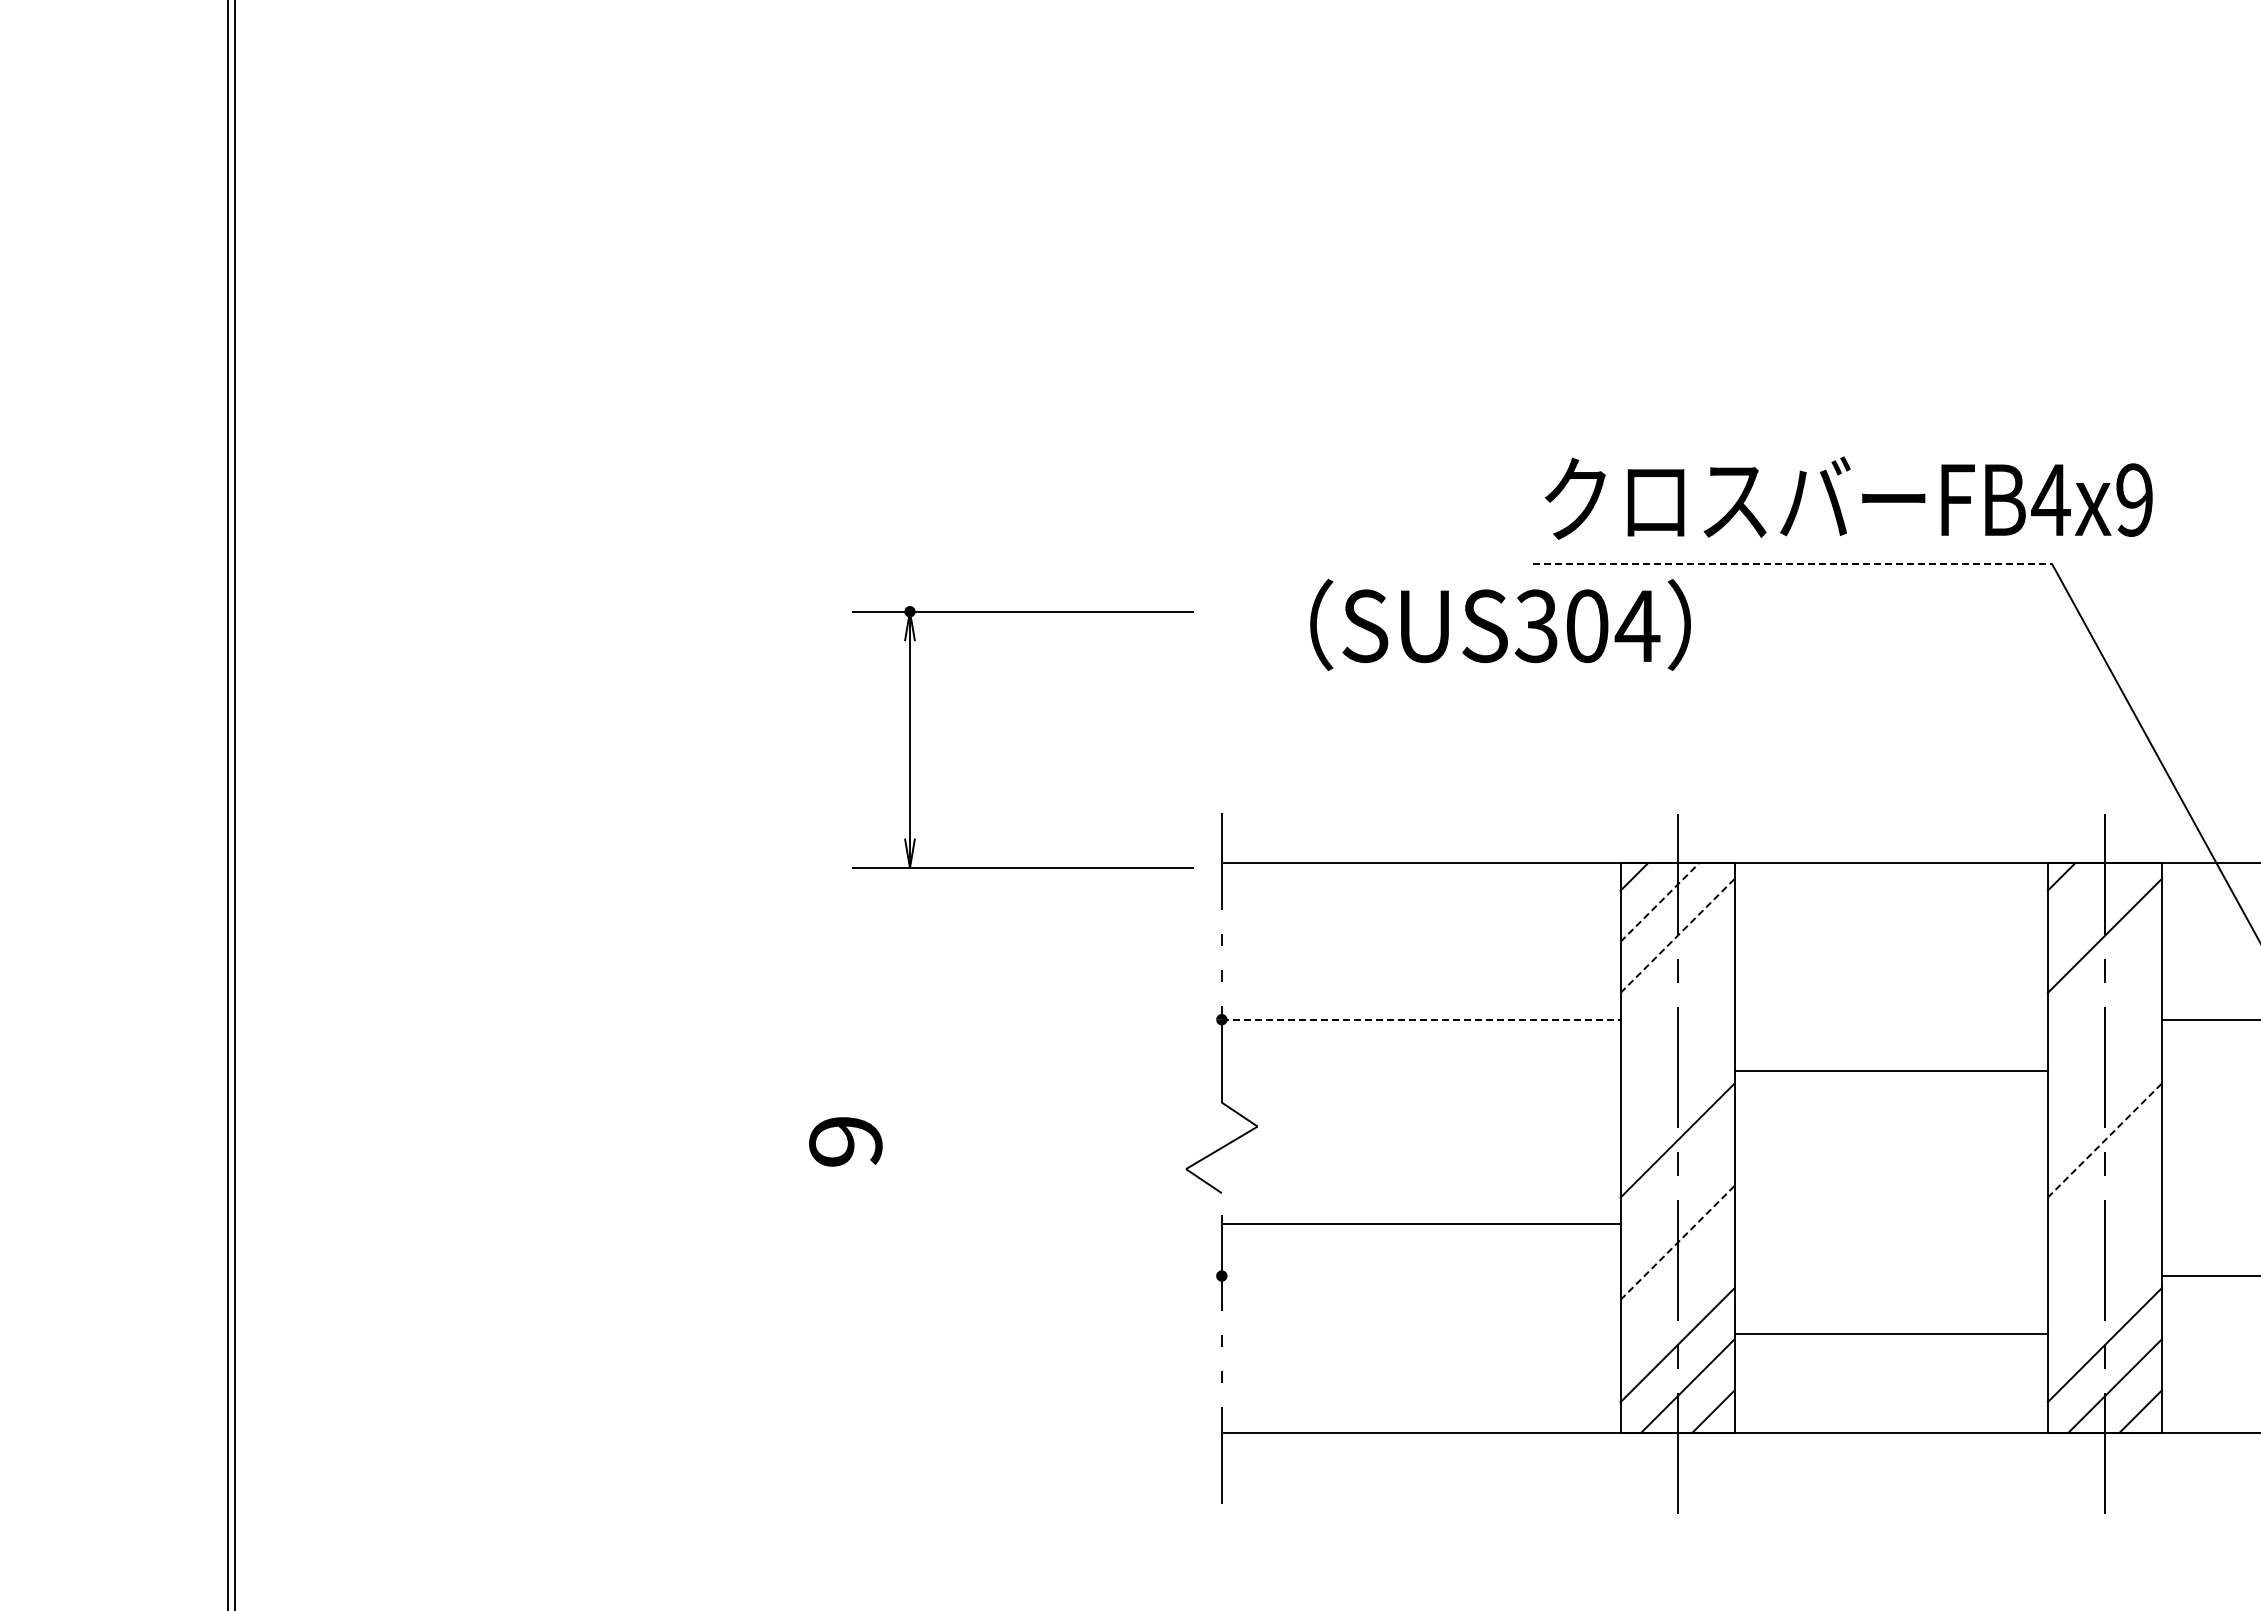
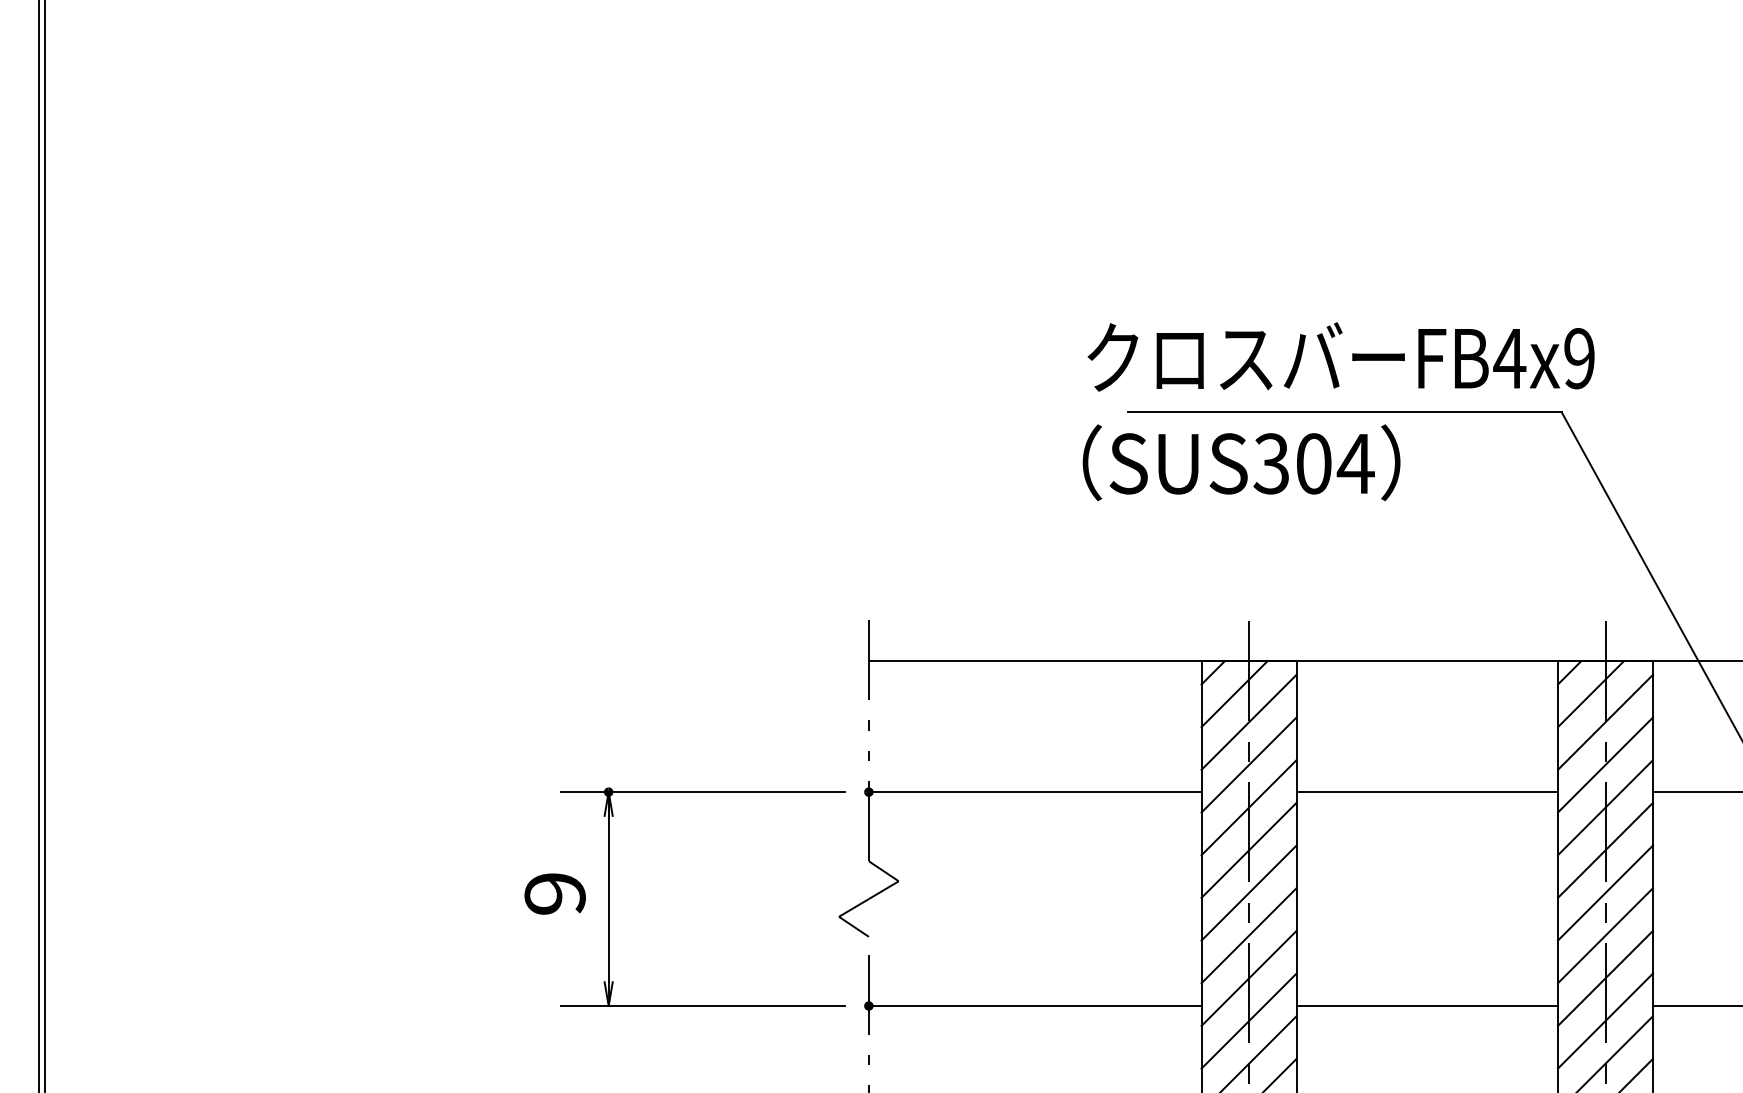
text: (1848, 497) -> (1340, 356), moved
line: (1792, 564) -> (1344, 412), dashed -> solid
text: (1500, 624) -> (1241, 462), moved
part: (910, 737) -> (609, 897), moved
line: (1659, 902) -> (1234, 694), dashed -> solid
line: (2086, 902) -> (1590, 694), added
line: (1677, 936) -> (1249, 722), dashed -> solid
line: (1677, 987) -> (1249, 765), added
line: (2104, 987) -> (1605, 765), added
line: (1421, 1019) -> (1035, 791), dashed -> solid
line: (1677, 1038) -> (1249, 807), added
line: (2104, 1038) -> (1605, 807), added
line: (1890, 1070) -> (1426, 791), moved
line: (1677, 1089) -> (1249, 850), added
line: (2104, 1089) -> (1605, 850), added
line: (2104, 1140) -> (1605, 892), dashed -> solid
line: (1677, 1191) -> (1249, 935), added
line: (2104, 1191) -> (1605, 935), added
line: (1420, 1224) -> (1034, 1006), moved
line: (1677, 1242) -> (1249, 978), dashed -> solid
line: (2104, 1242) -> (1605, 978), added
line: (1677, 1294) -> (1249, 1021), added
line: (2104, 1294) -> (1605, 1021), added
line: (1890, 1334) -> (1426, 1006), moved

